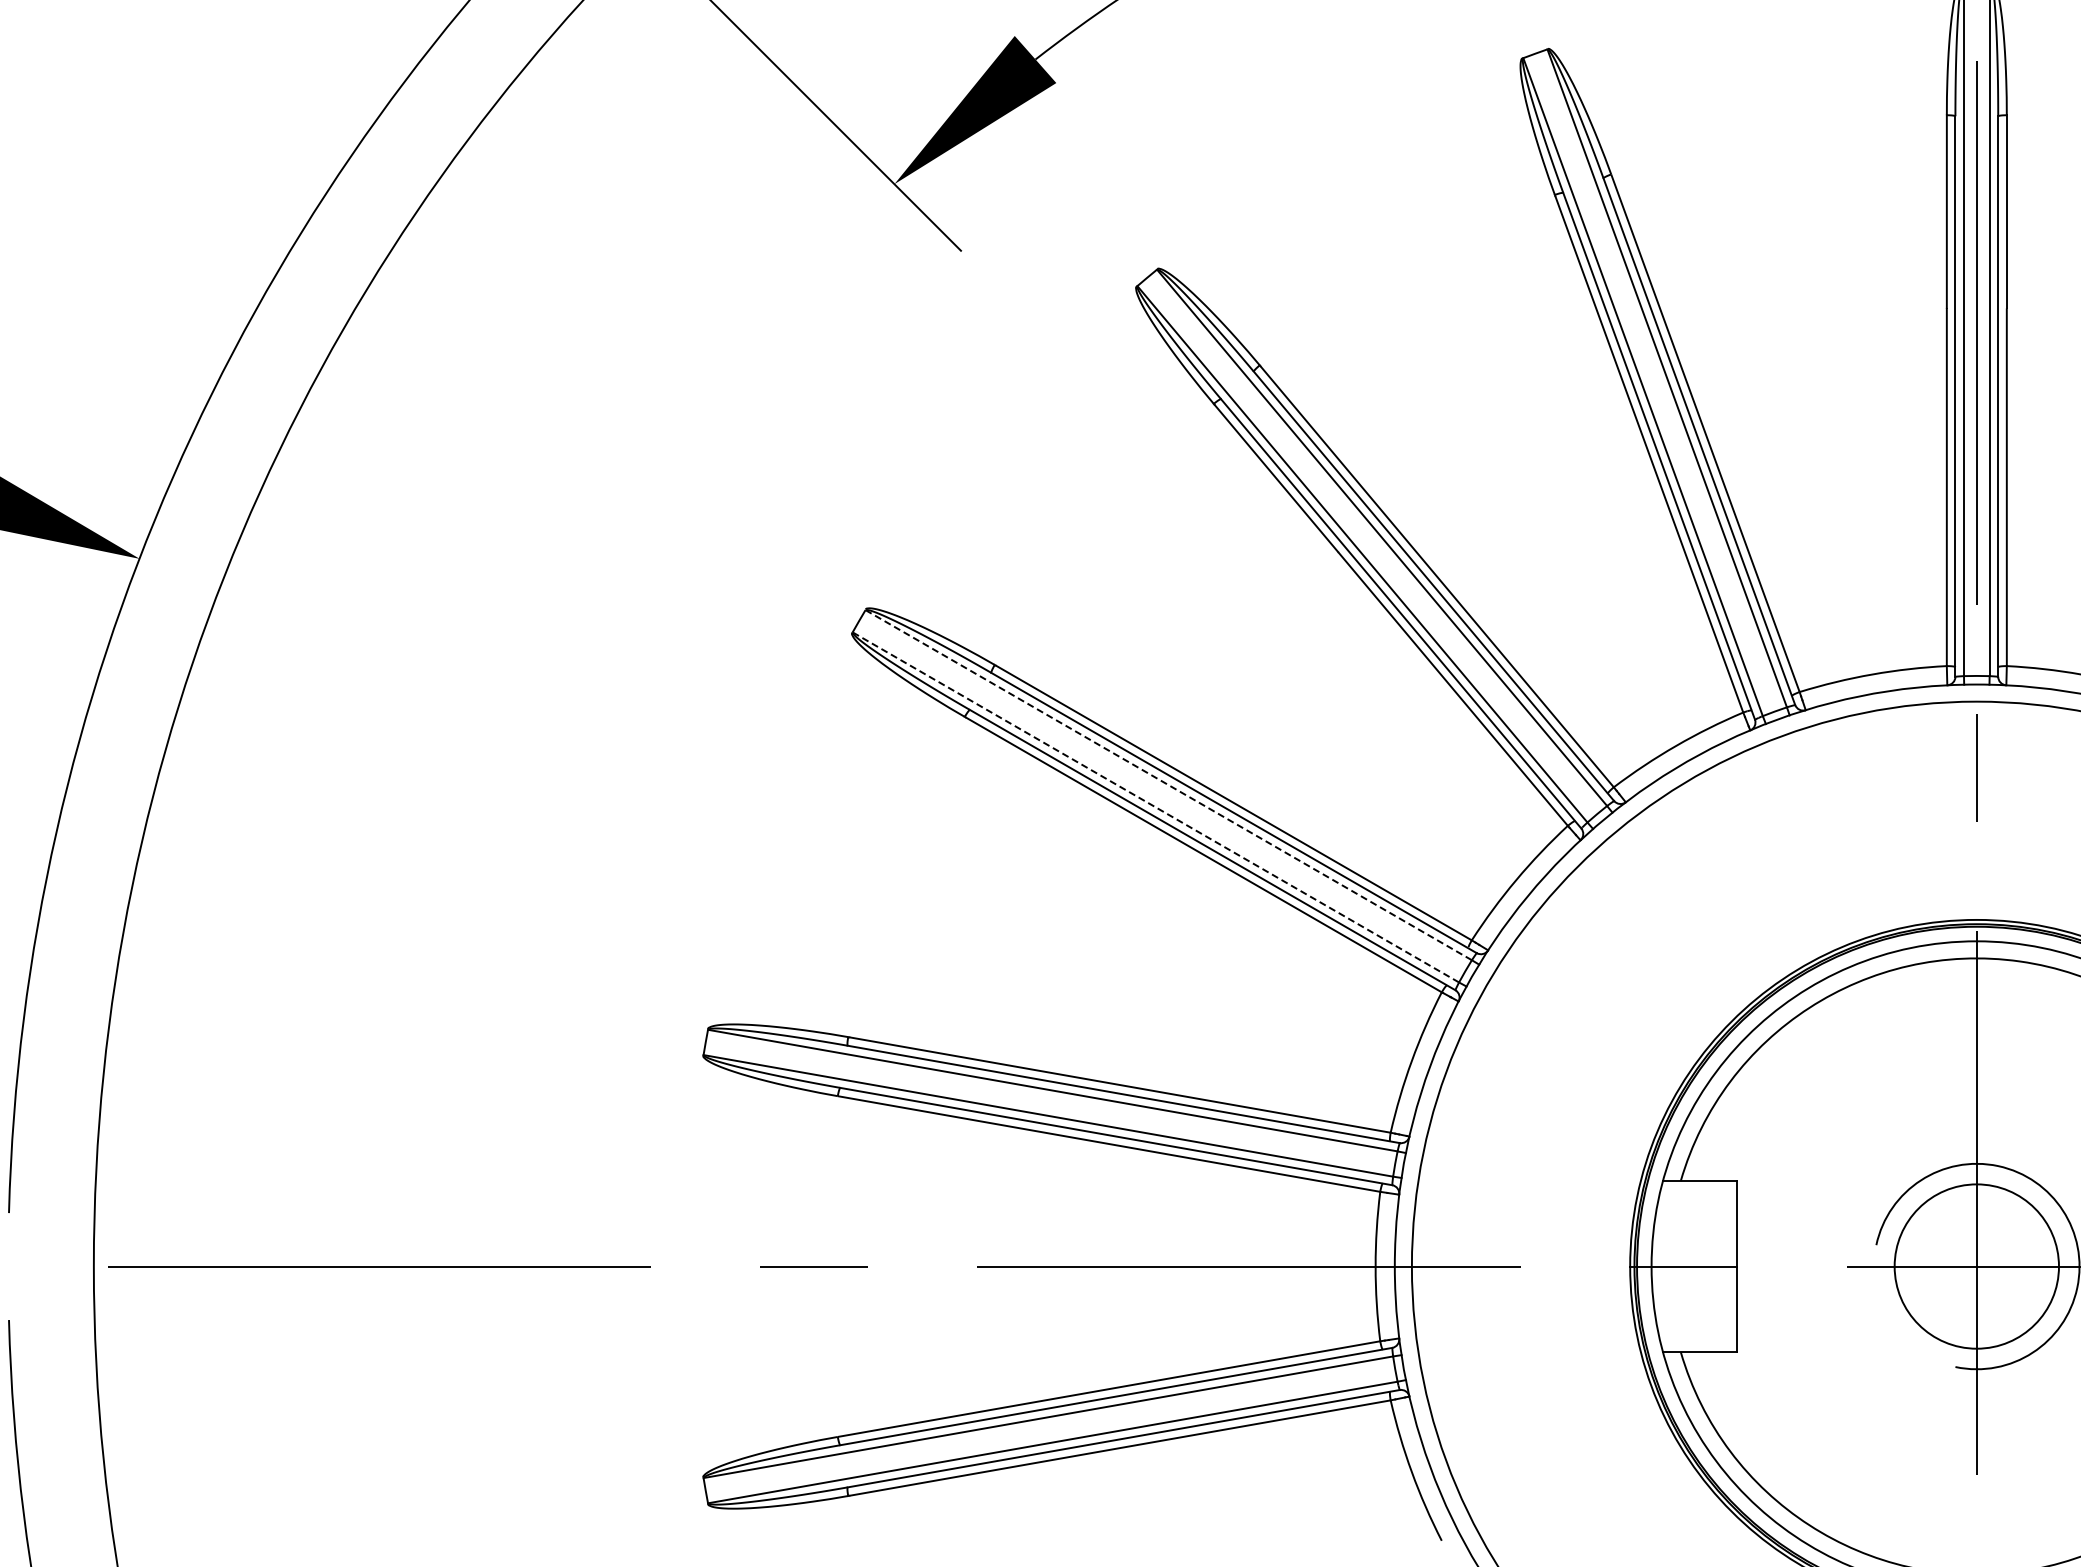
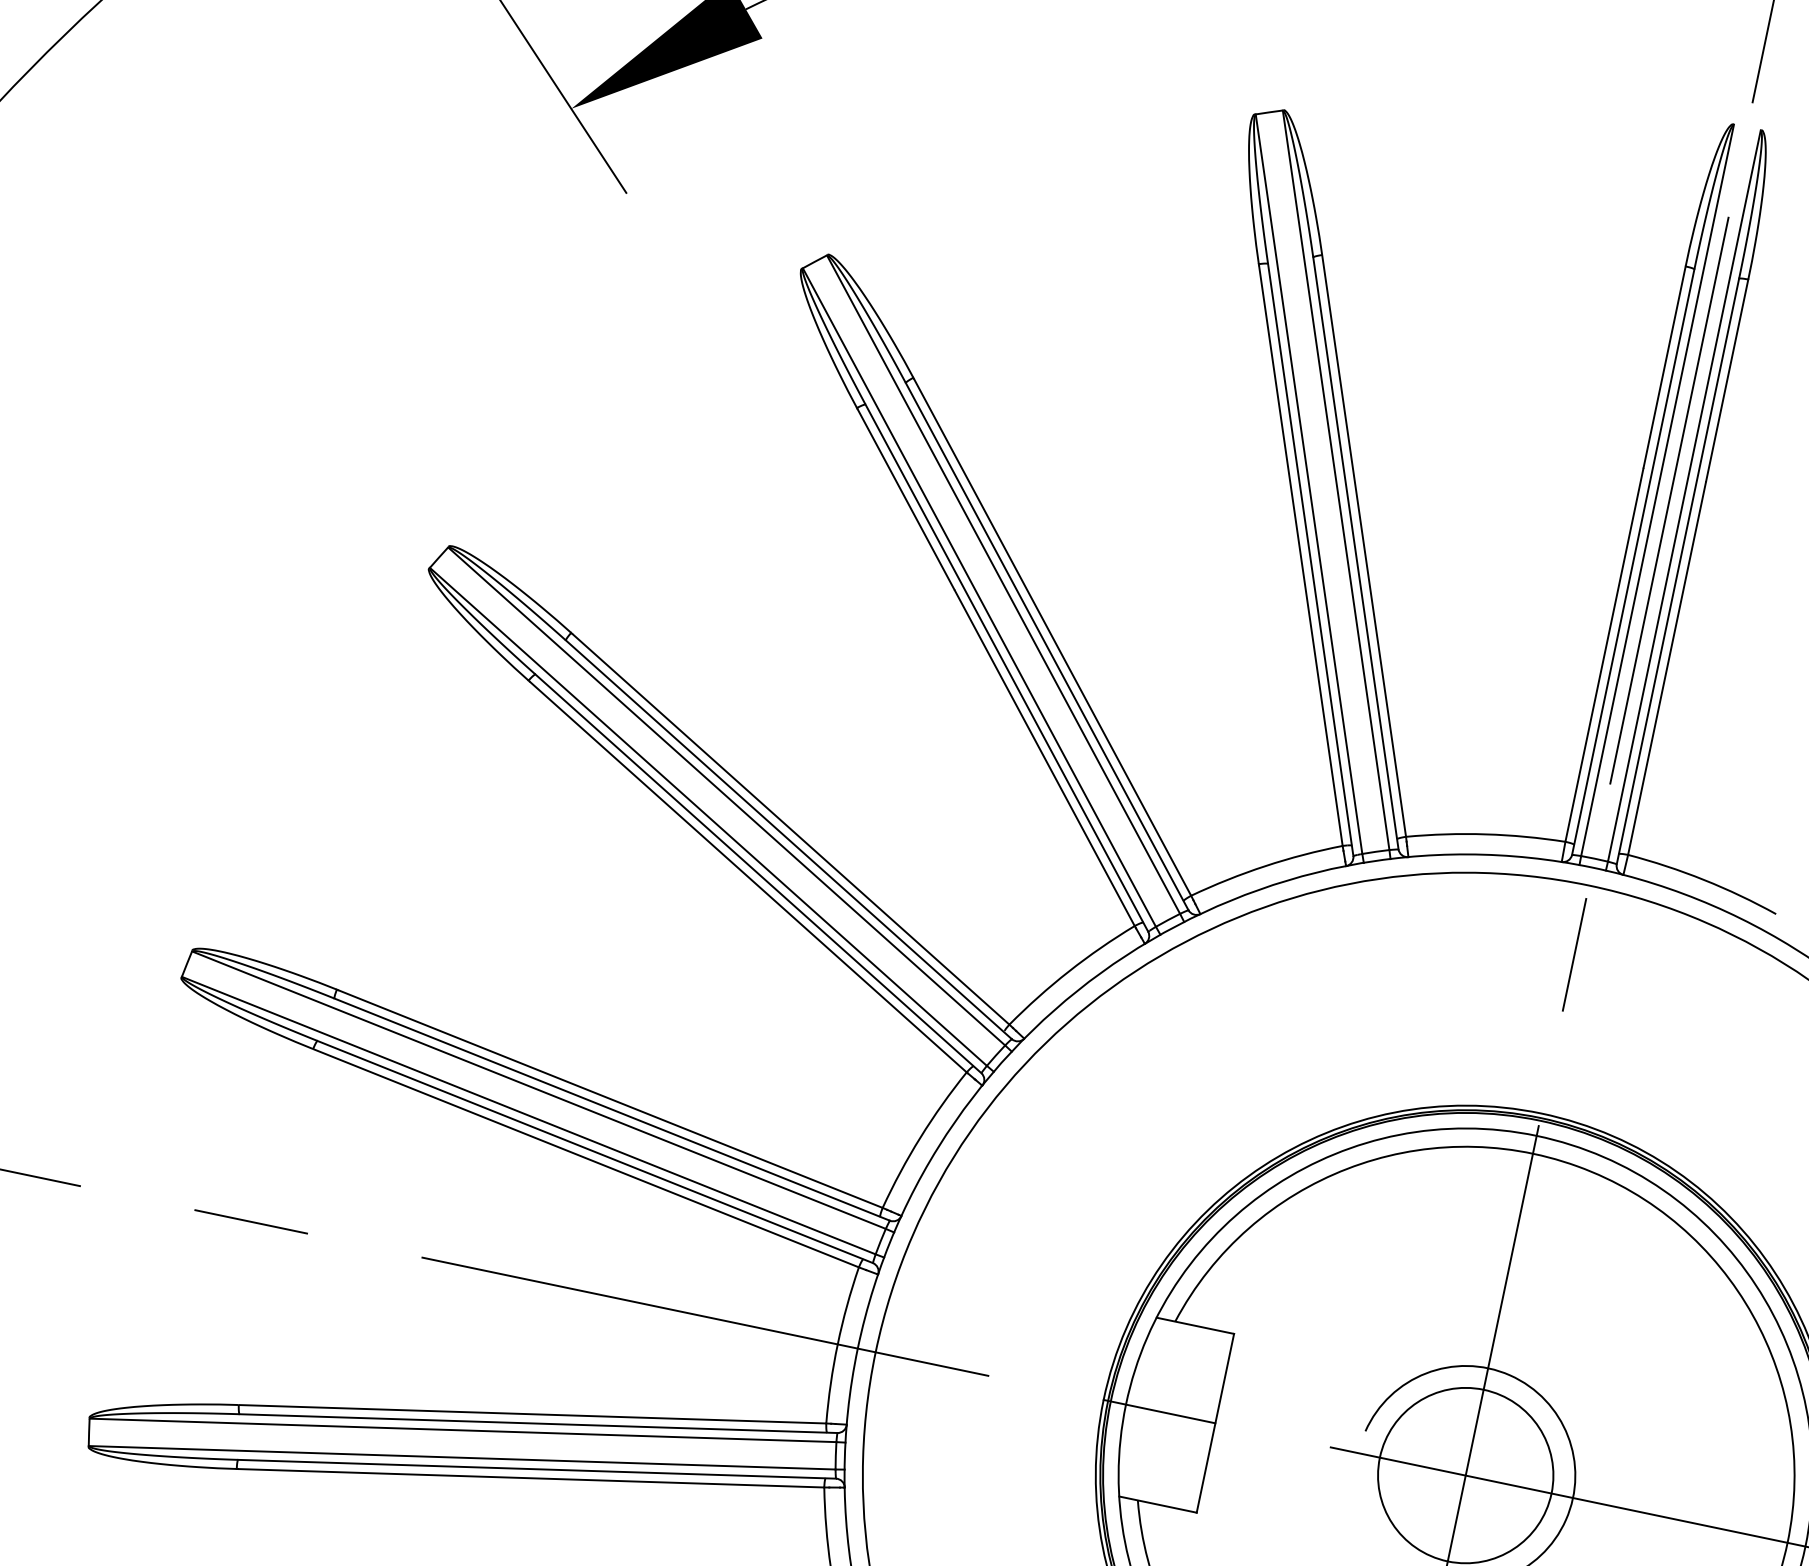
line: (1169, 785) -> (727, 796), dashed -> solid
line: (1155, 807) -> (708, 816), dashed -> solid

